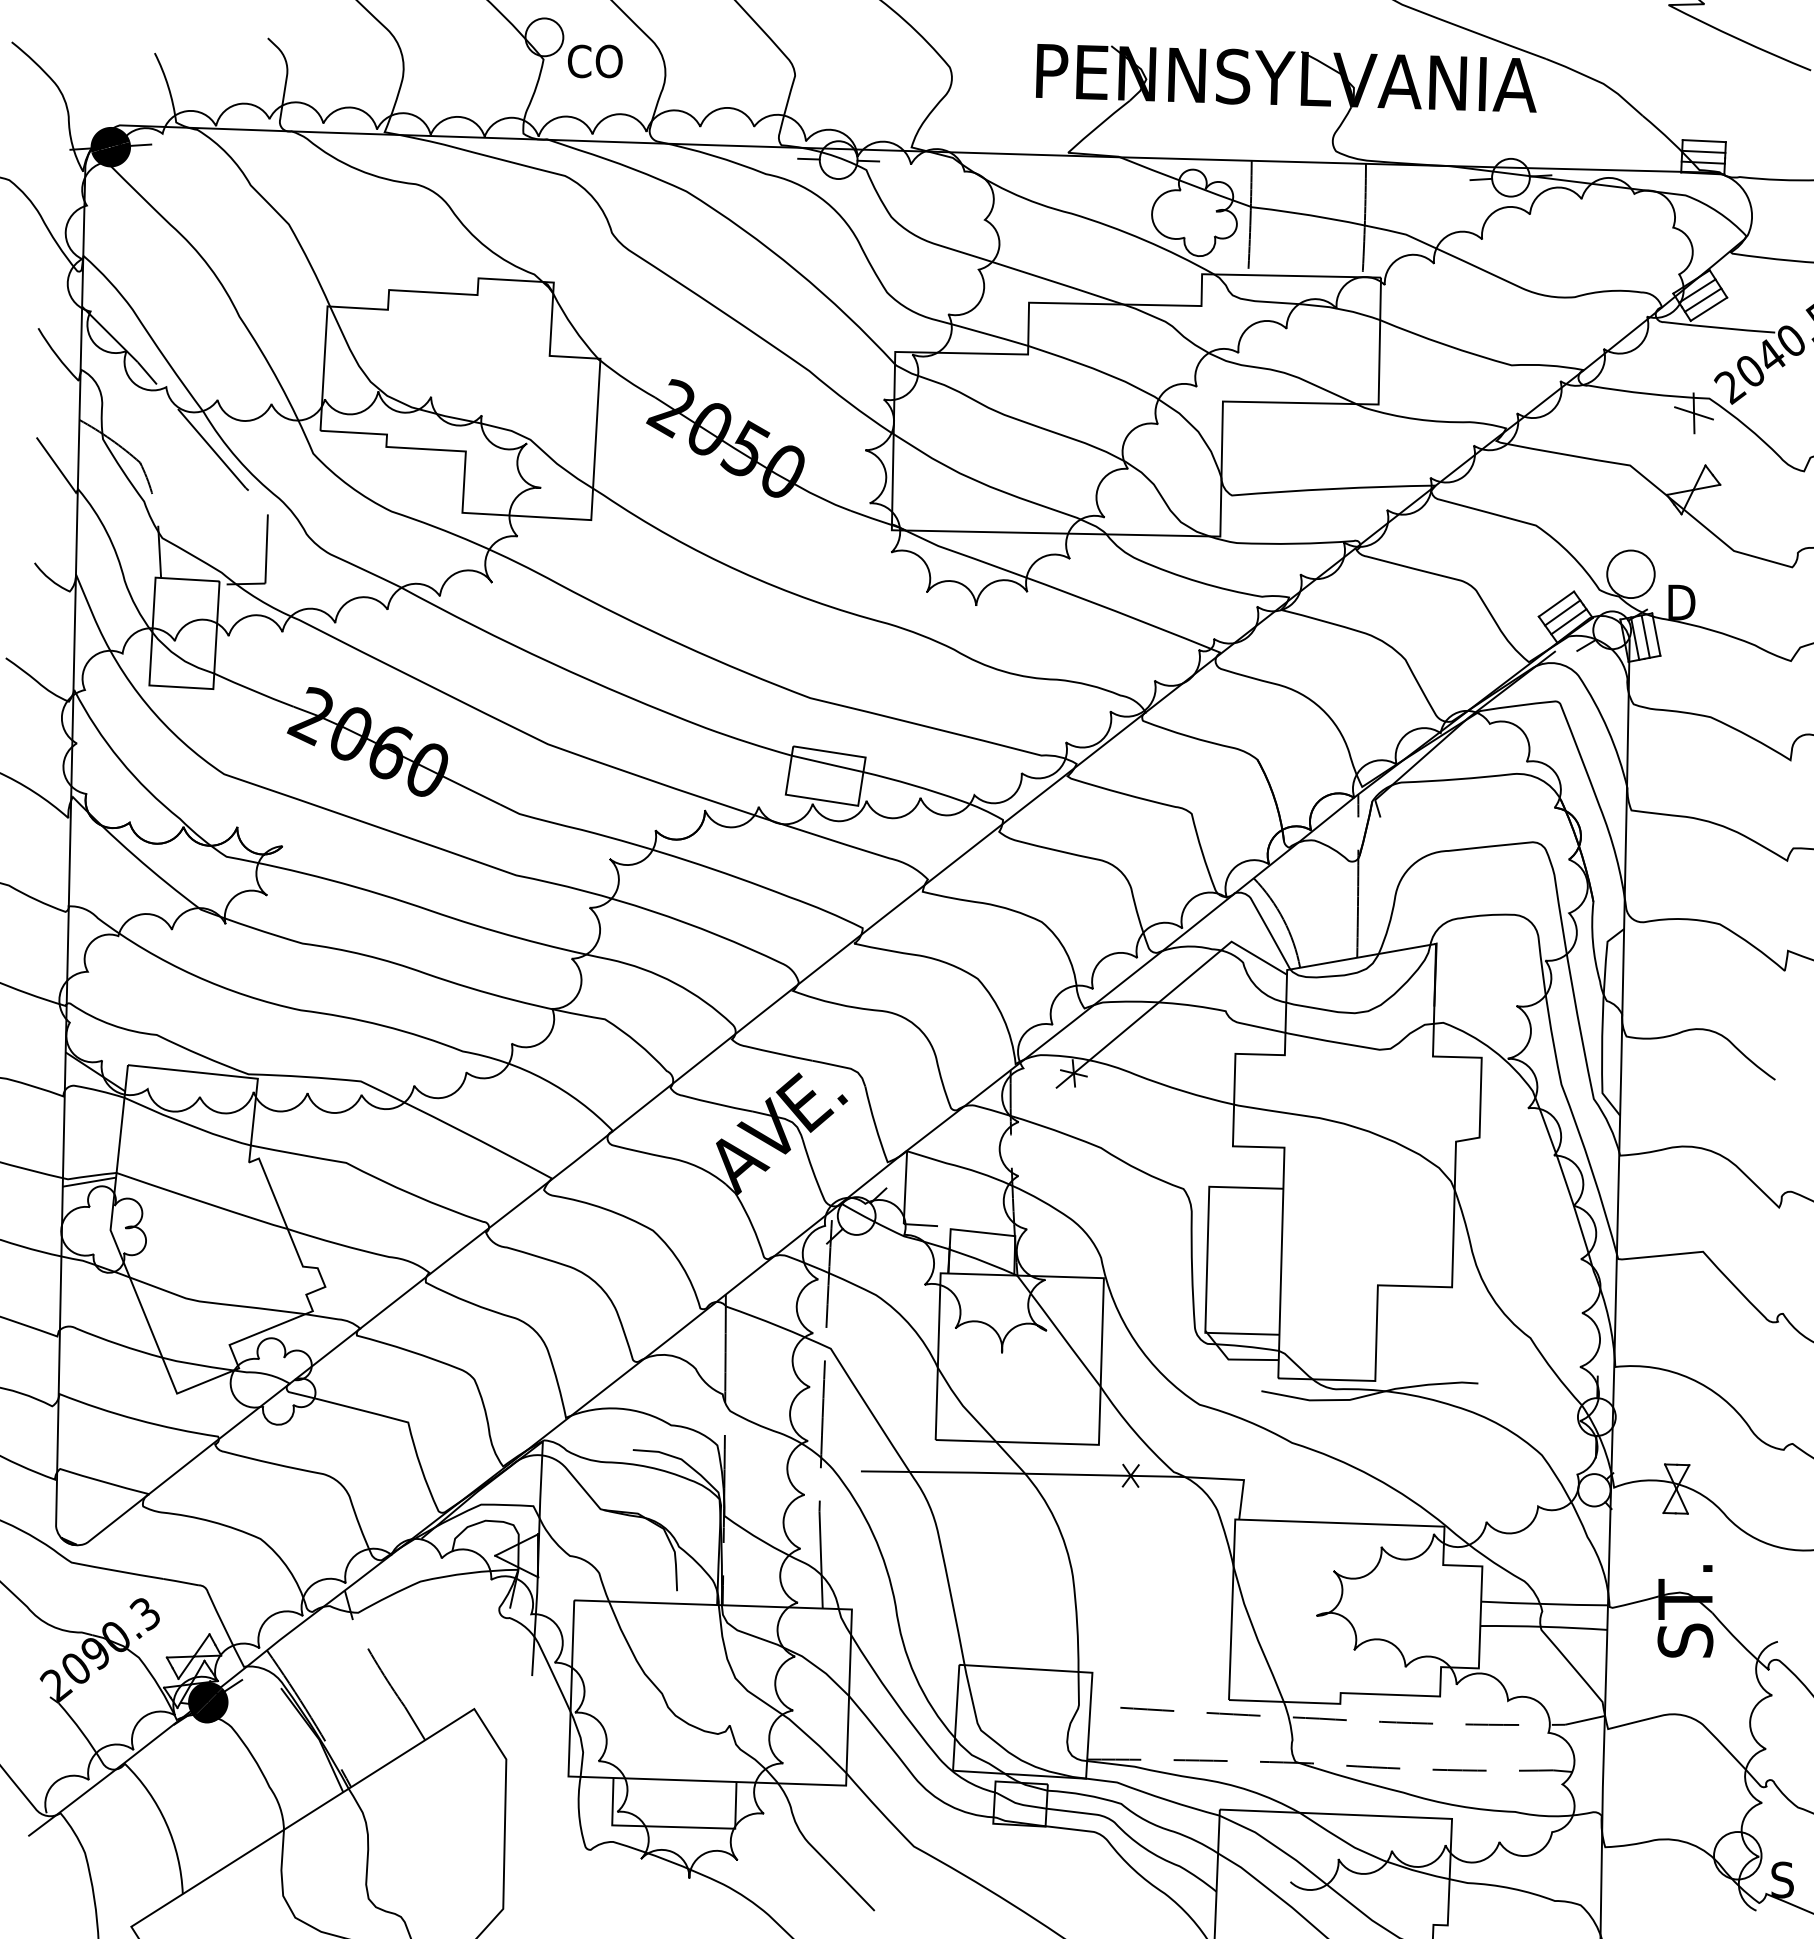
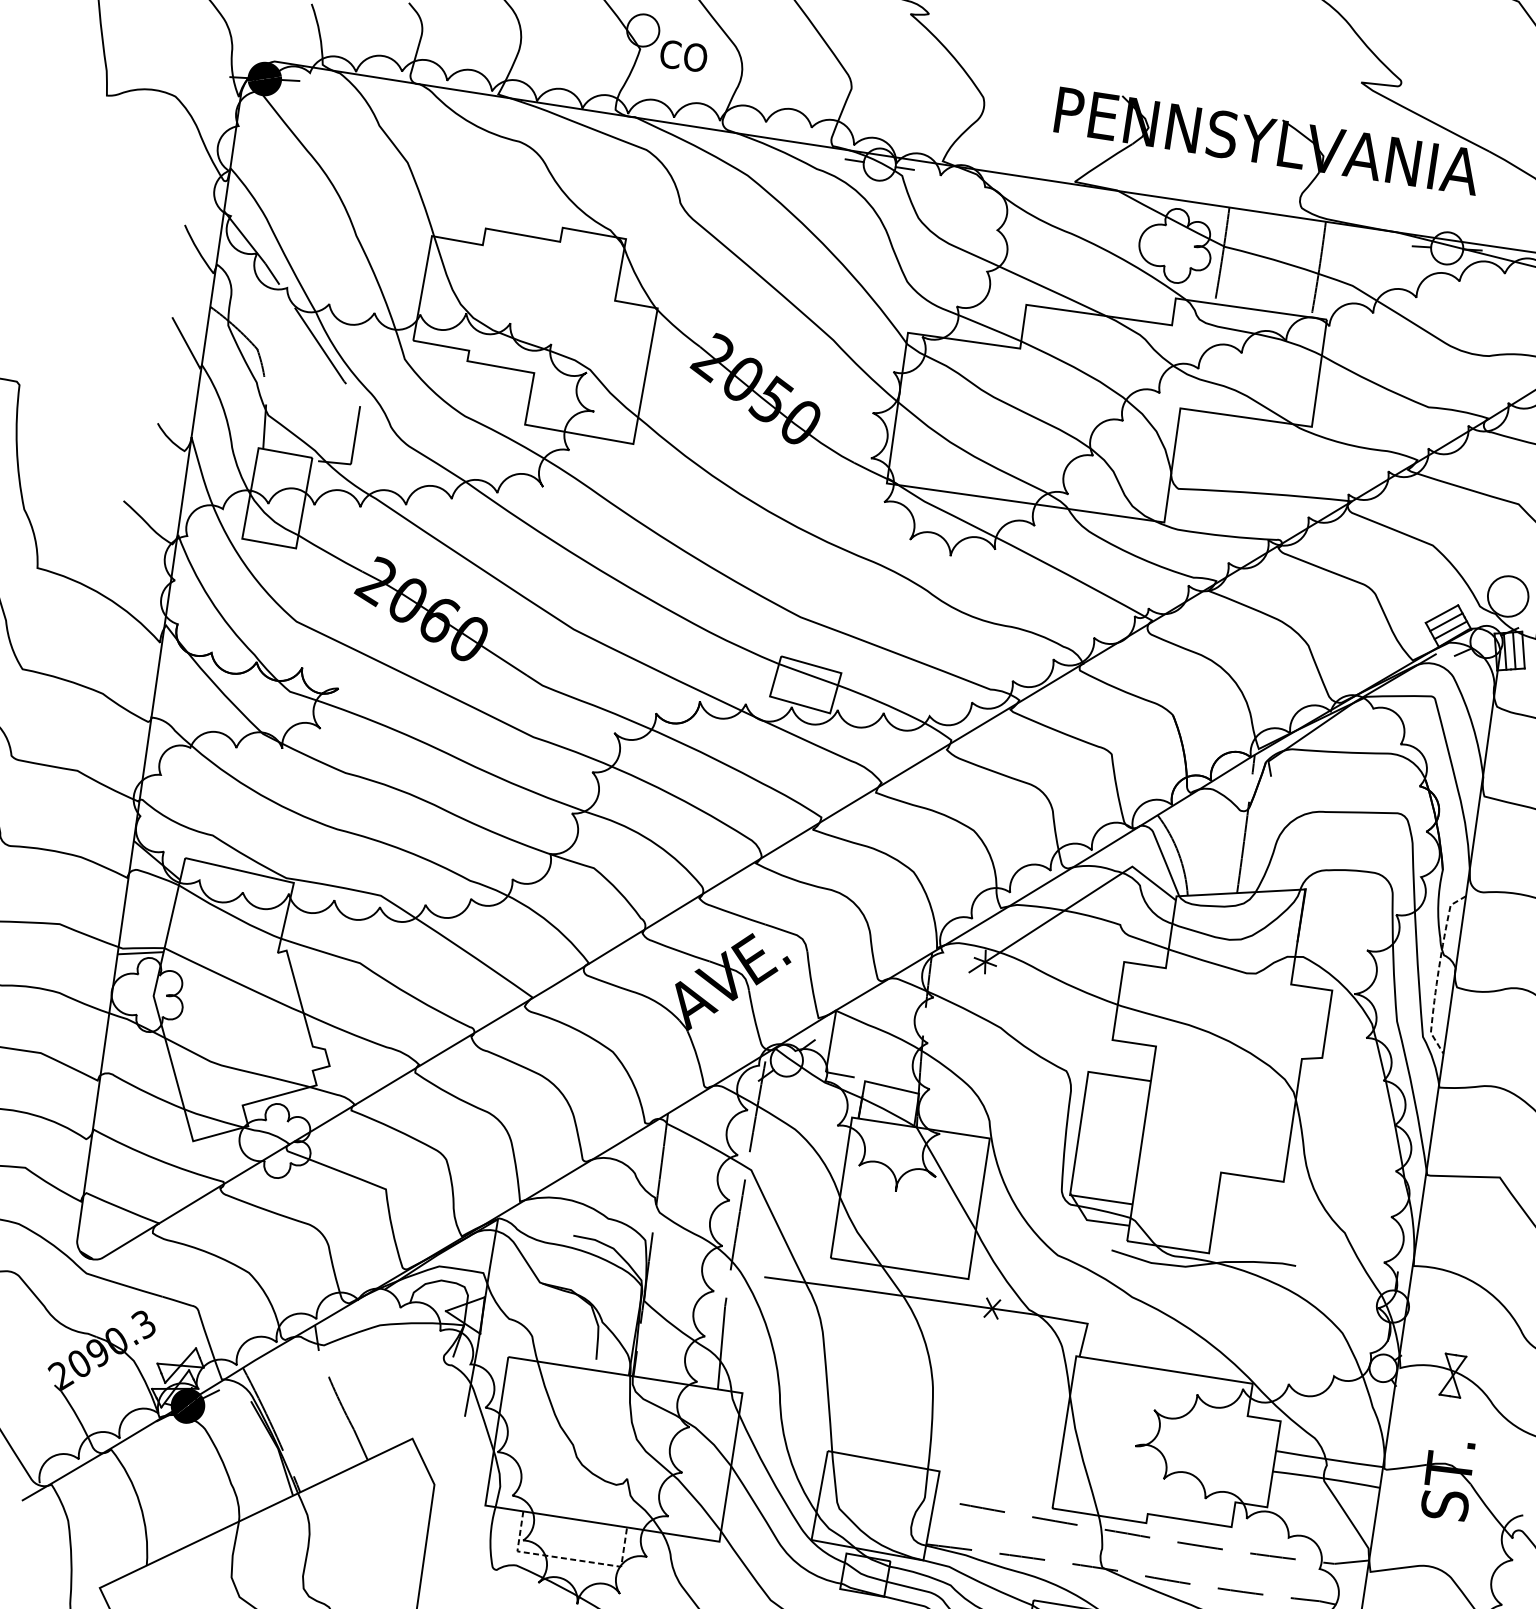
line: (1602, 1021) -> (1438, 972), solid -> dashed
line: (673, 1827) -> (569, 1559), solid -> dashed

